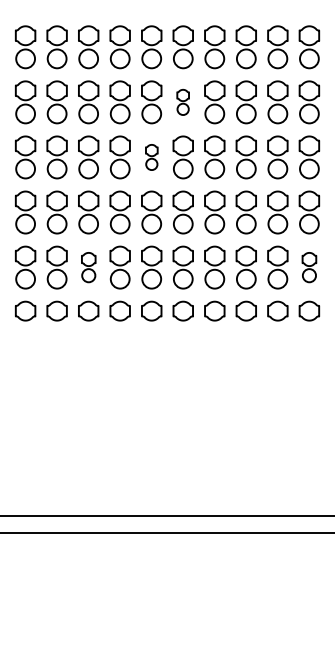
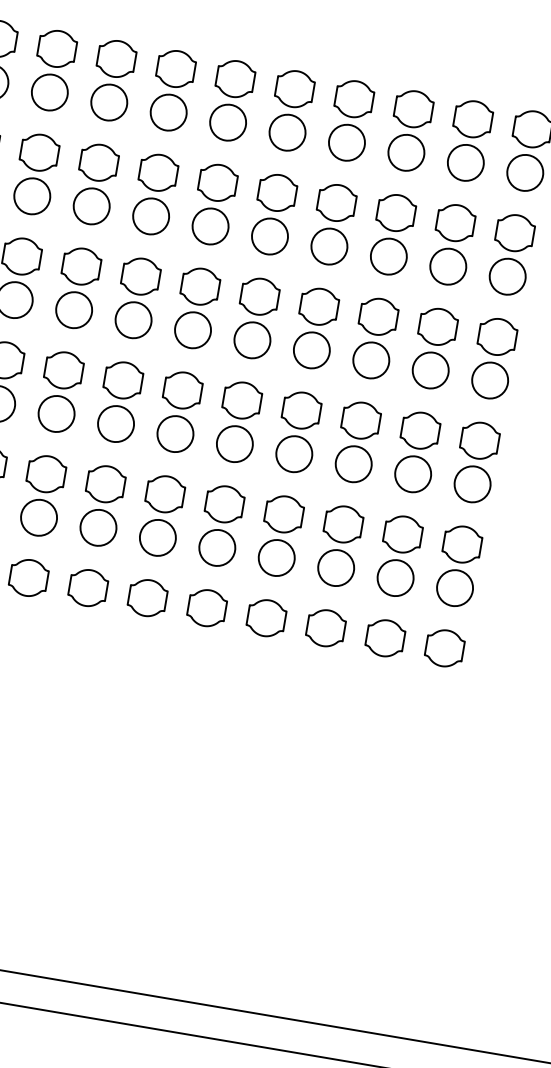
part: (182, 102) -> (272, 214), size x1.67
part: (151, 157) -> (196, 308), size x1.67
part: (88, 267) -> (42, 495), size x1.43
part: (309, 267) -> (458, 566), size x1.43

